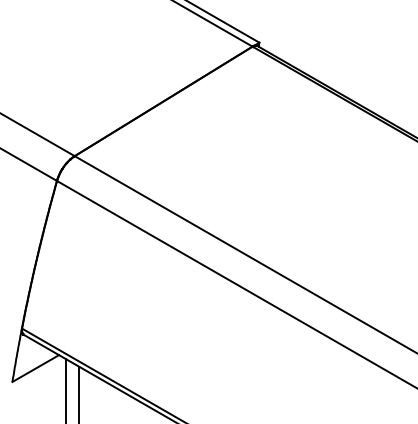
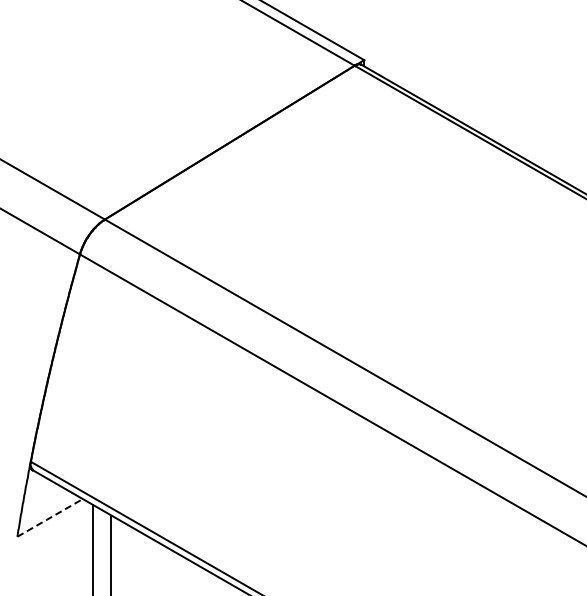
line: (36, 368) -> (50, 517), solid -> dashed

